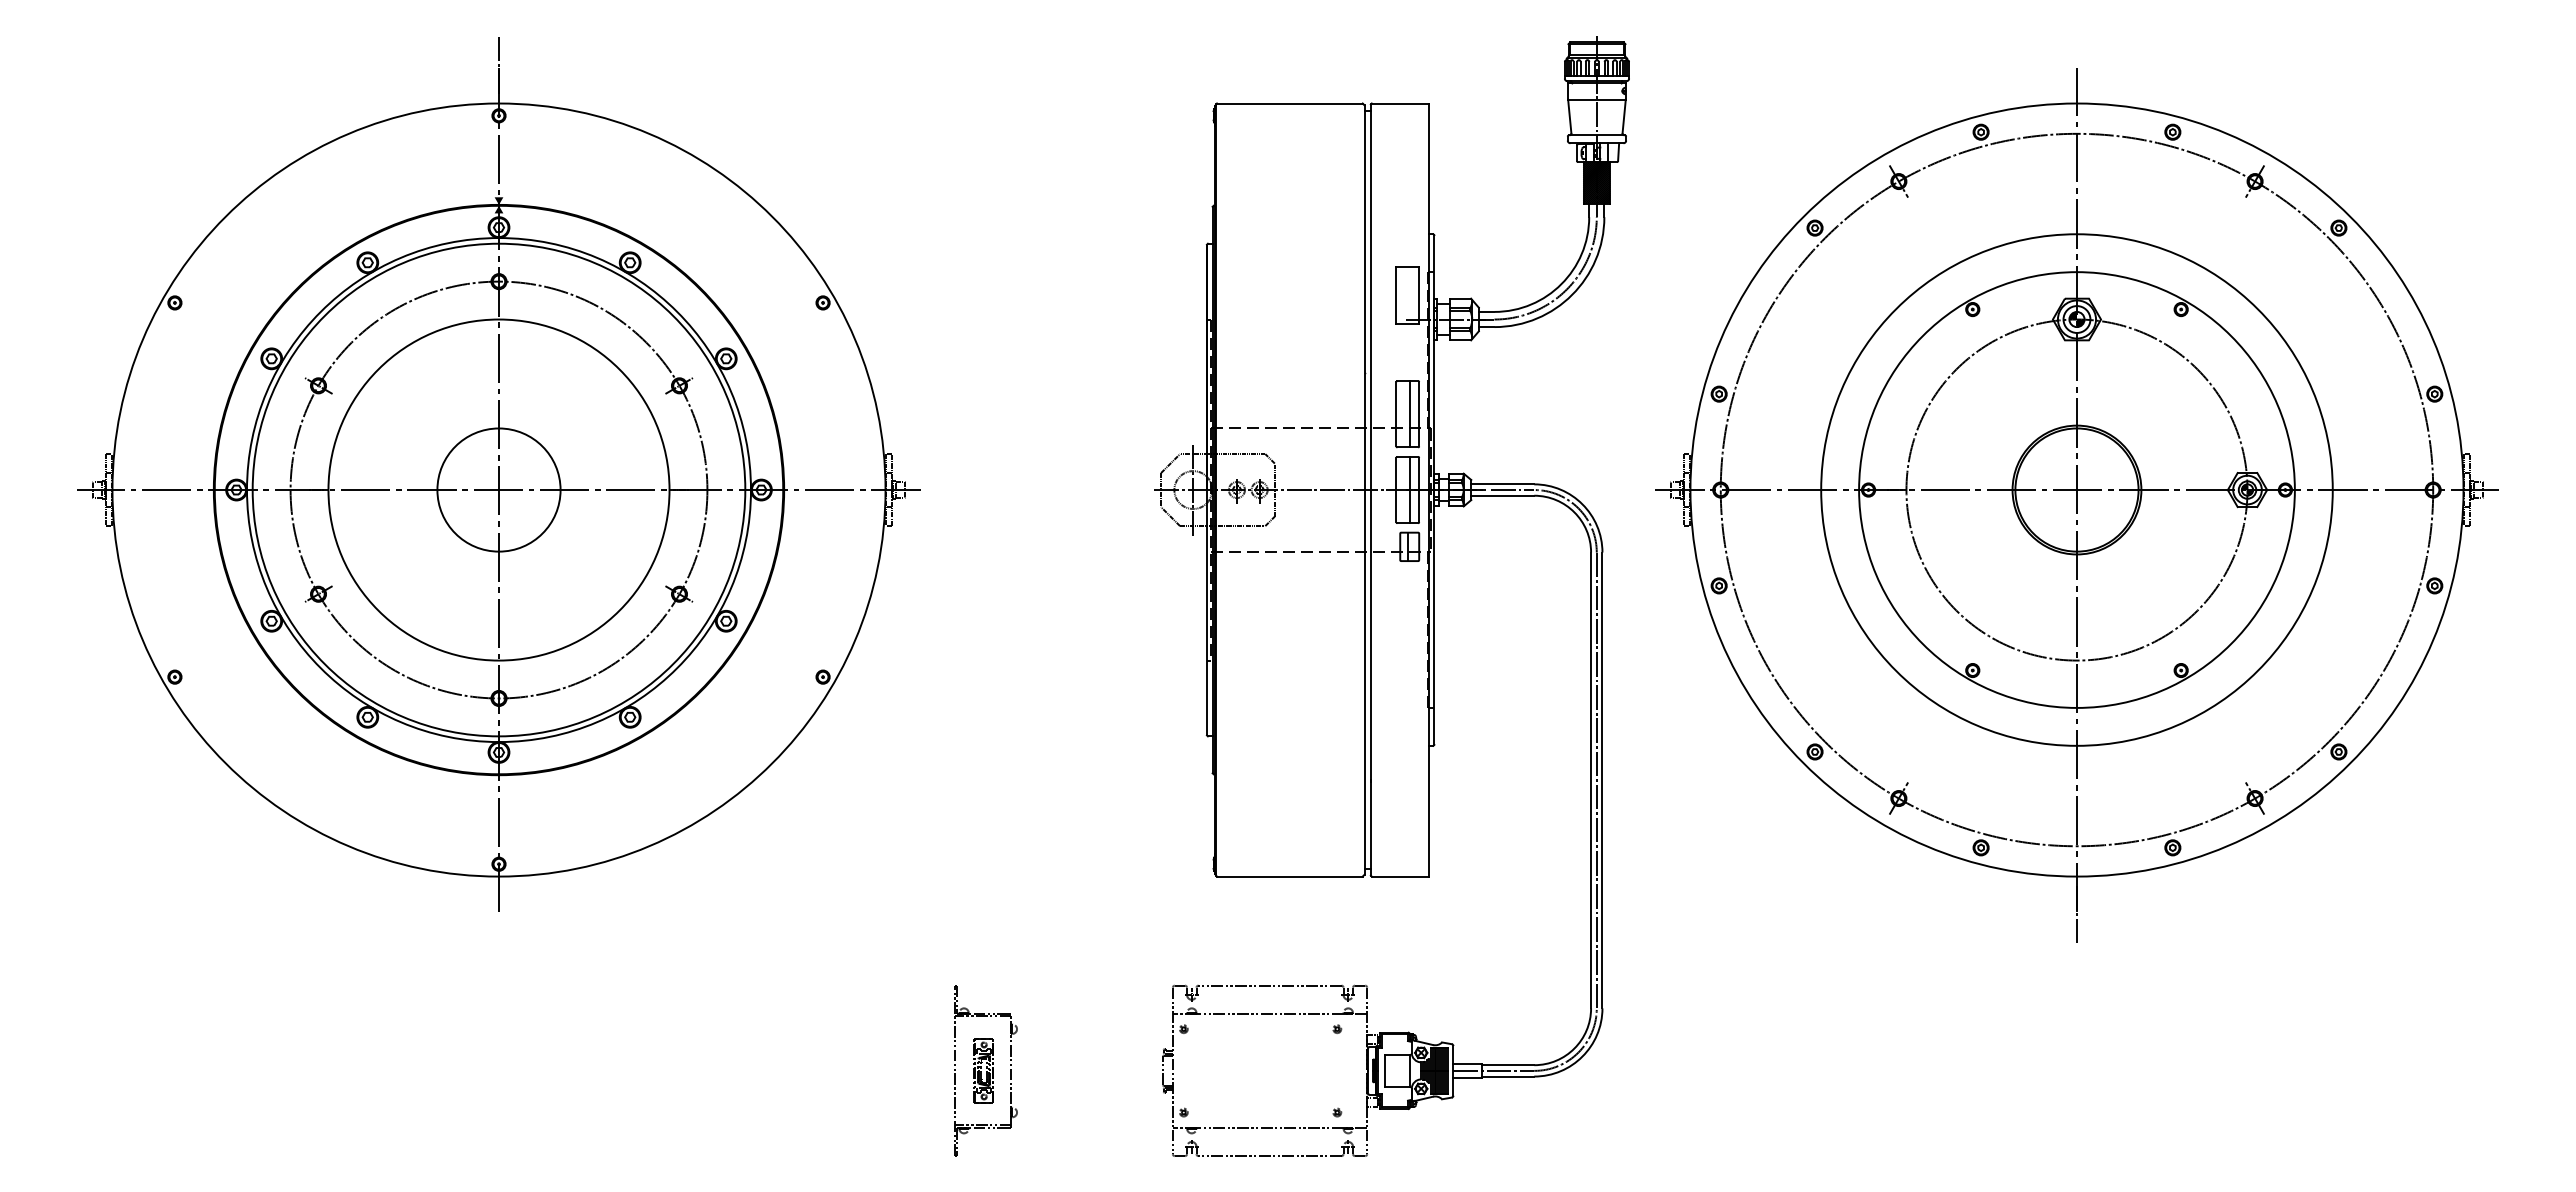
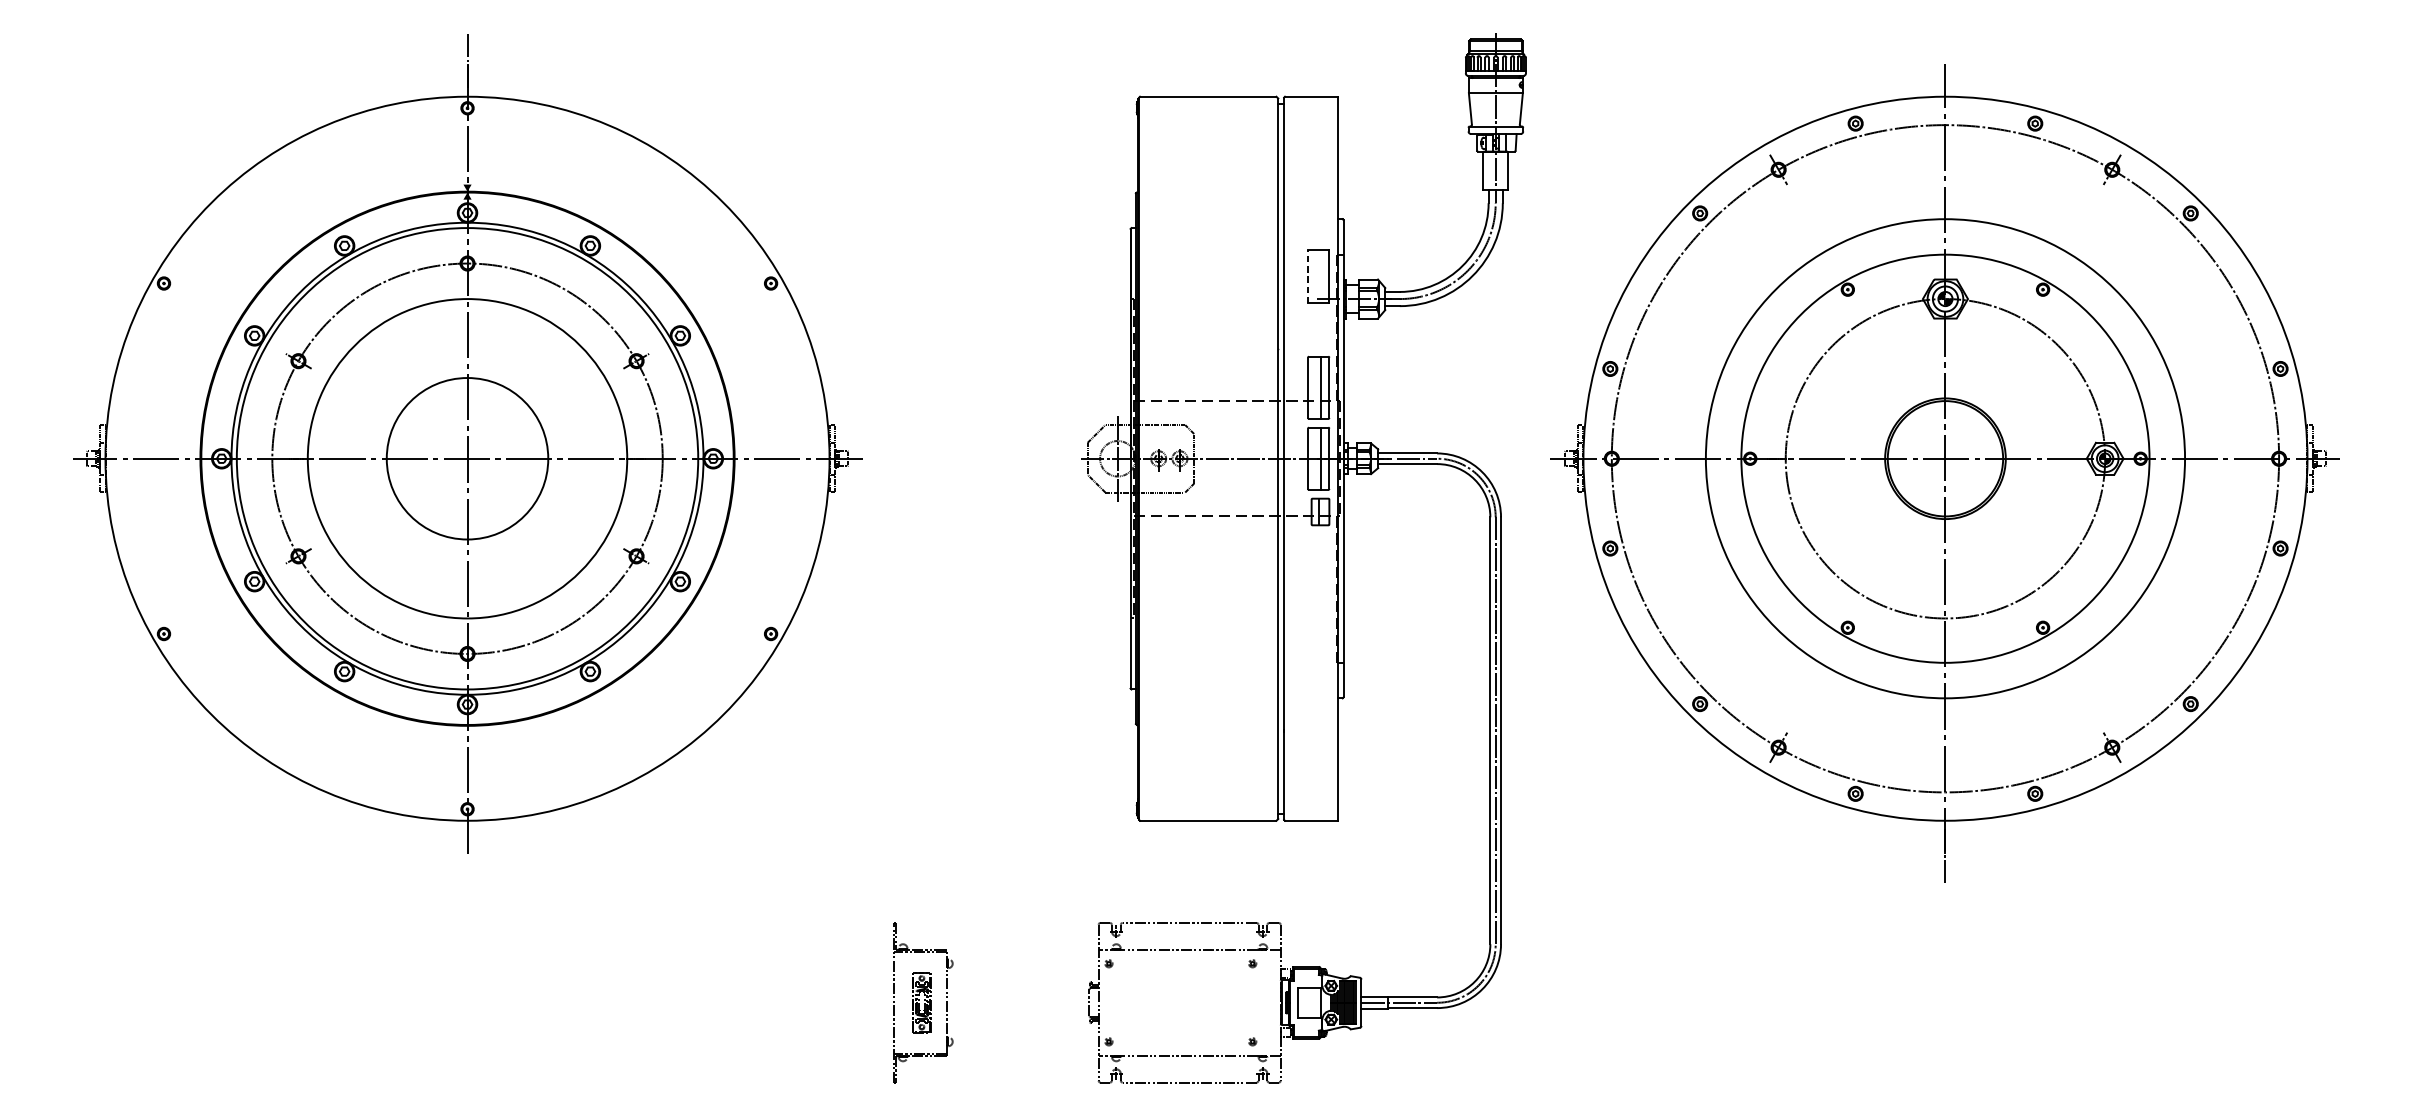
hatch: (1596, 182) -> (1495, 170), removed
line: (1396, 295) -> (1308, 276), solid -> dashed
circle: (498, 489) -> (467, 458), size x1.4

